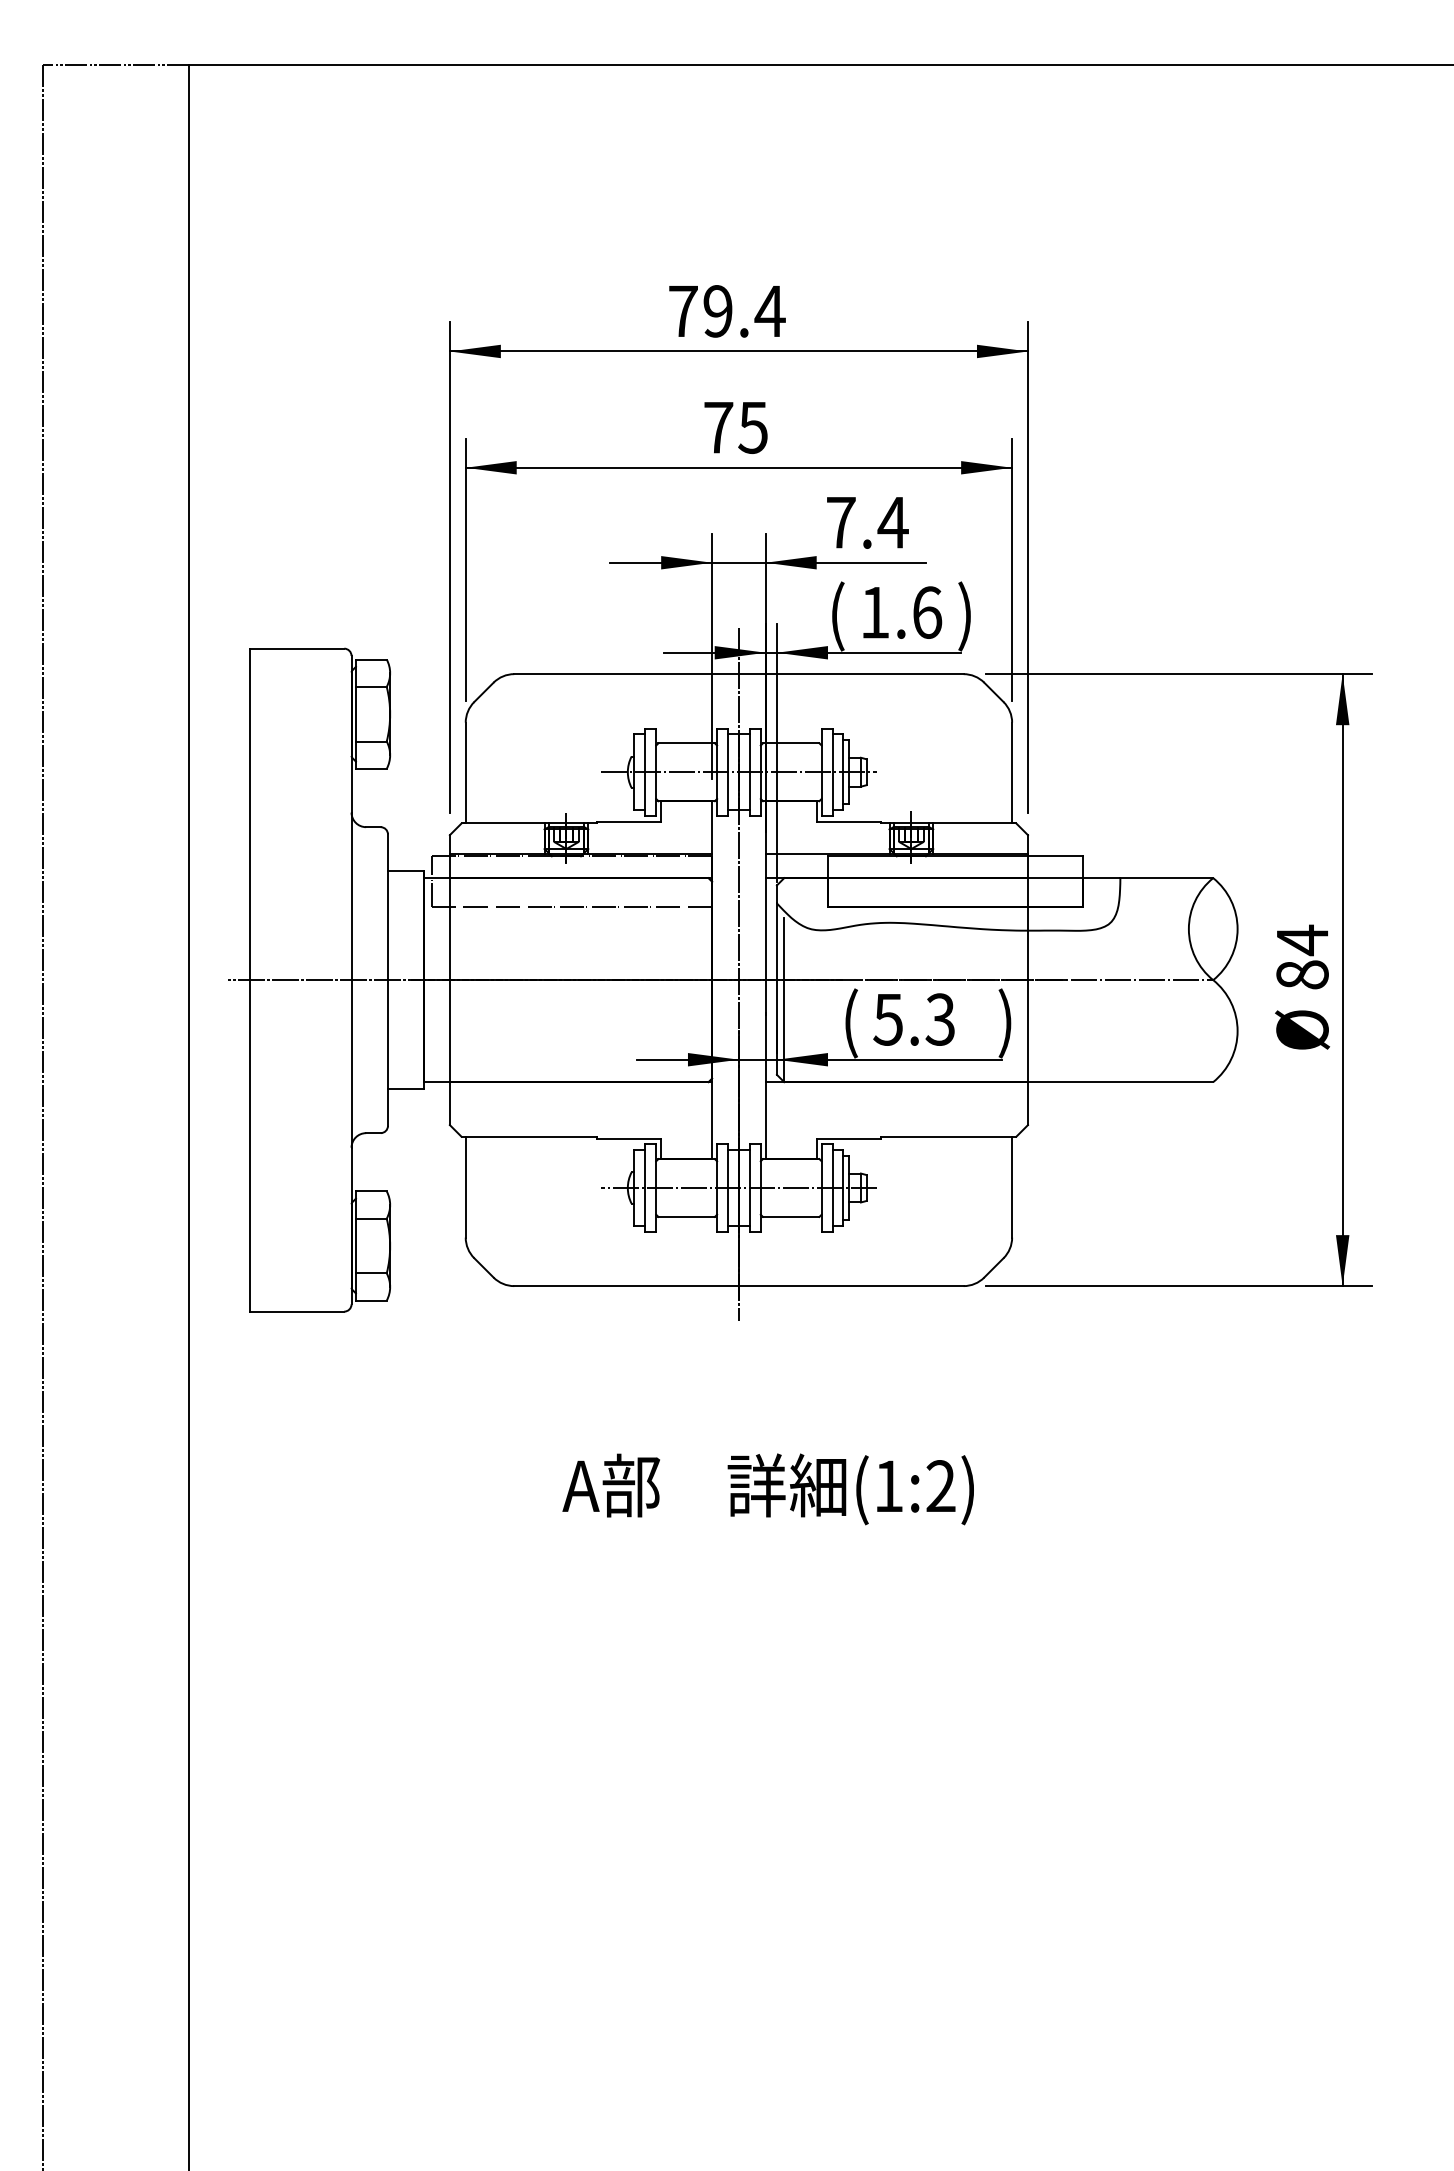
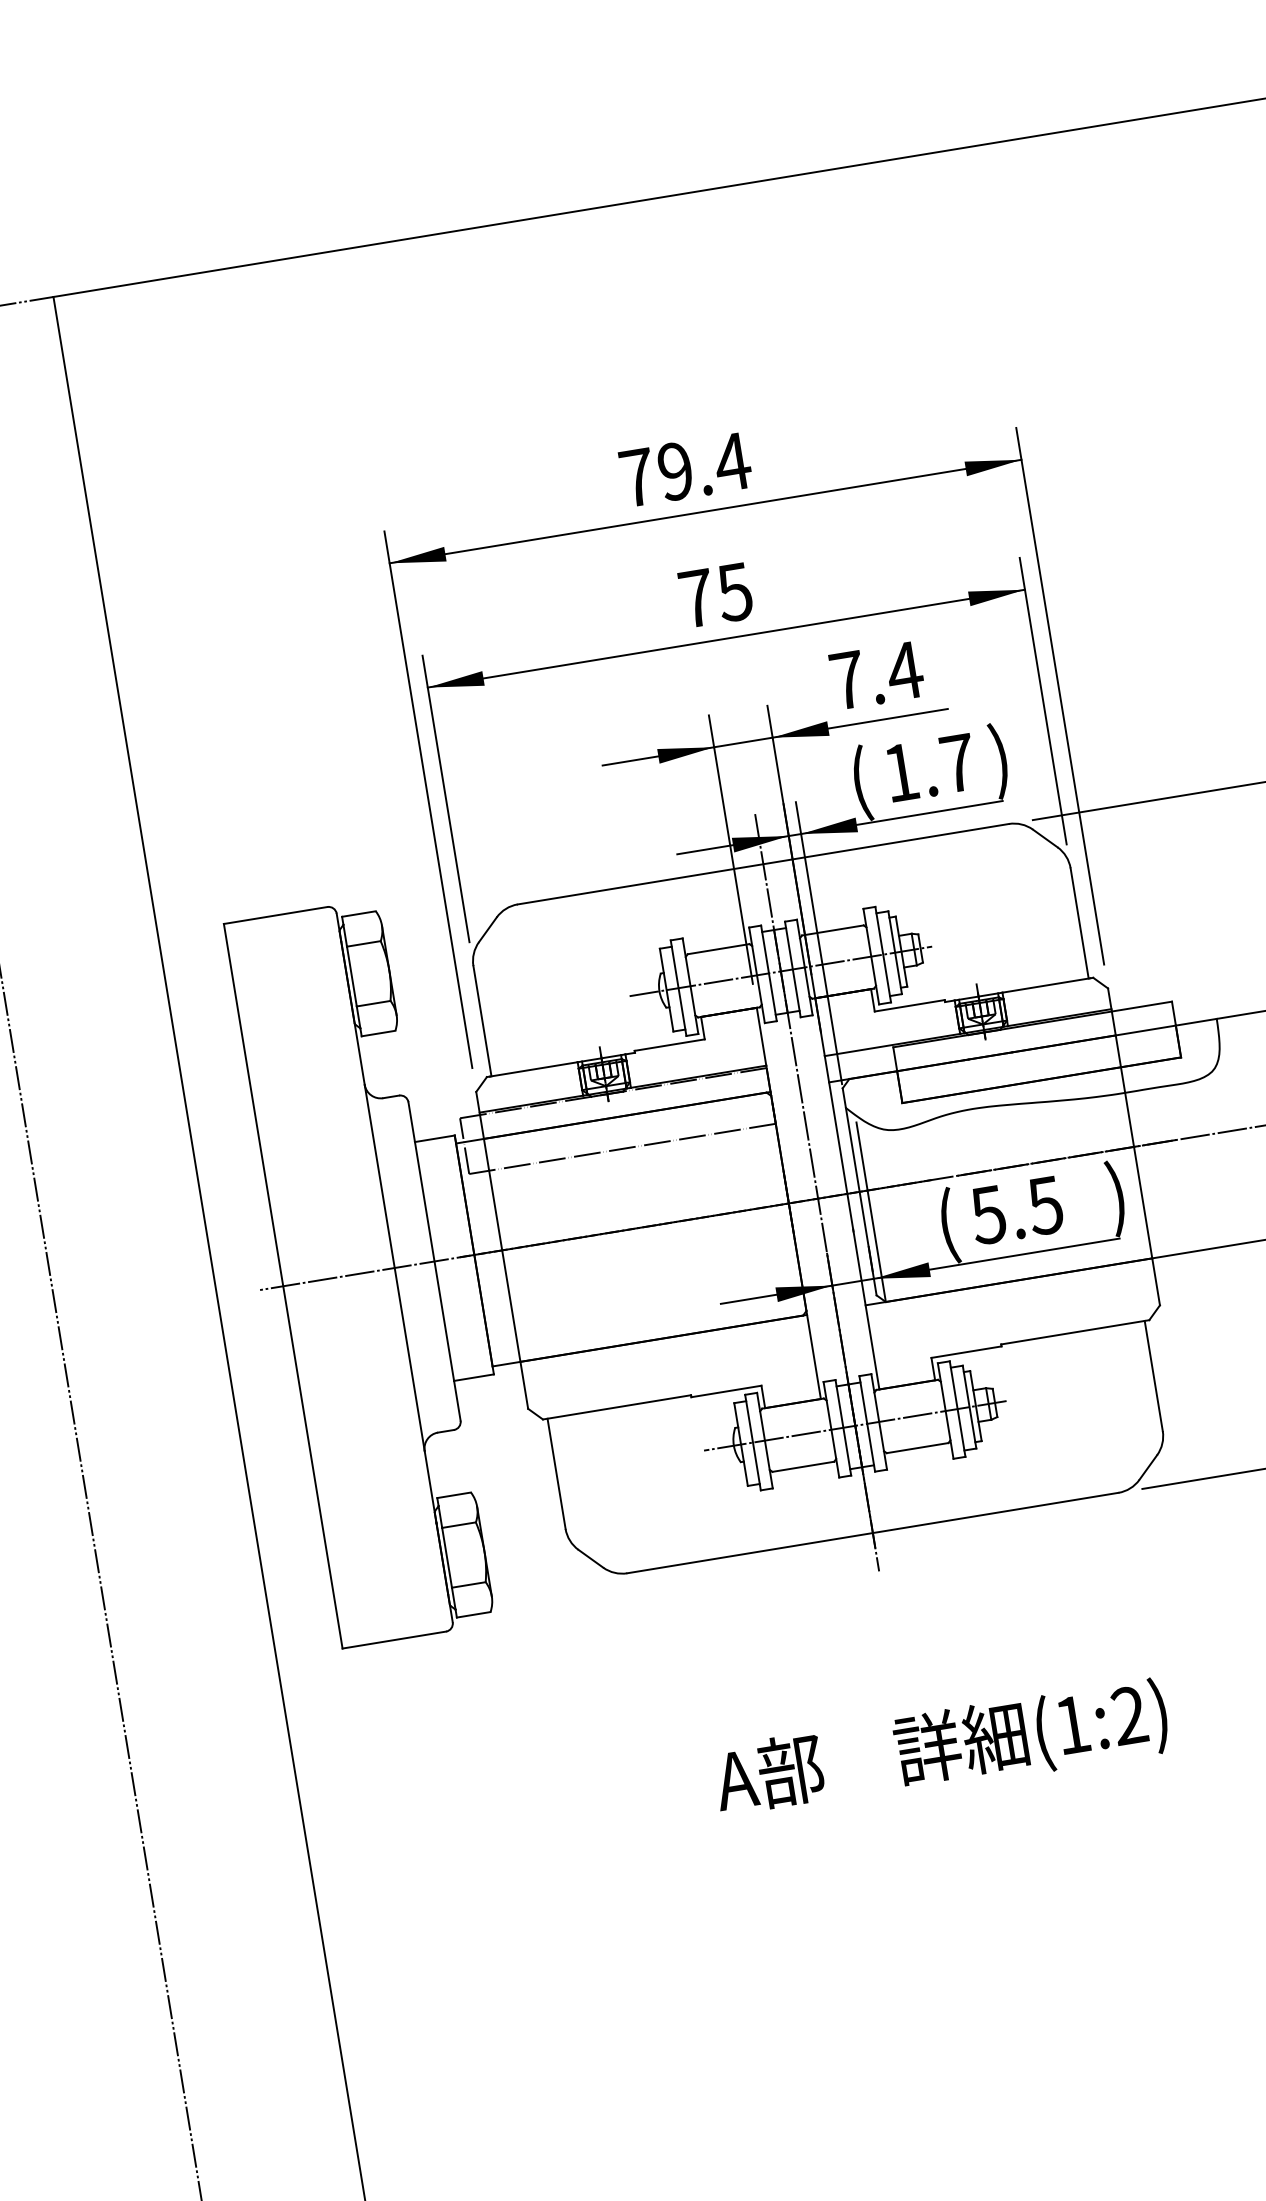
text: (927, 612) -> (958, 763), 1.6 -> 1.7
text: (939, 1019) -> (1044, 1205), 5.3 -> 5.5

